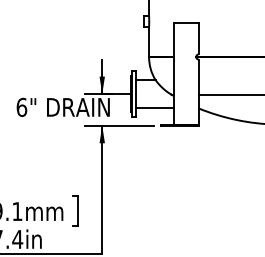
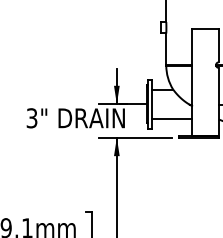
text: (21, 106) -> (31, 117), 6" -> 3"

